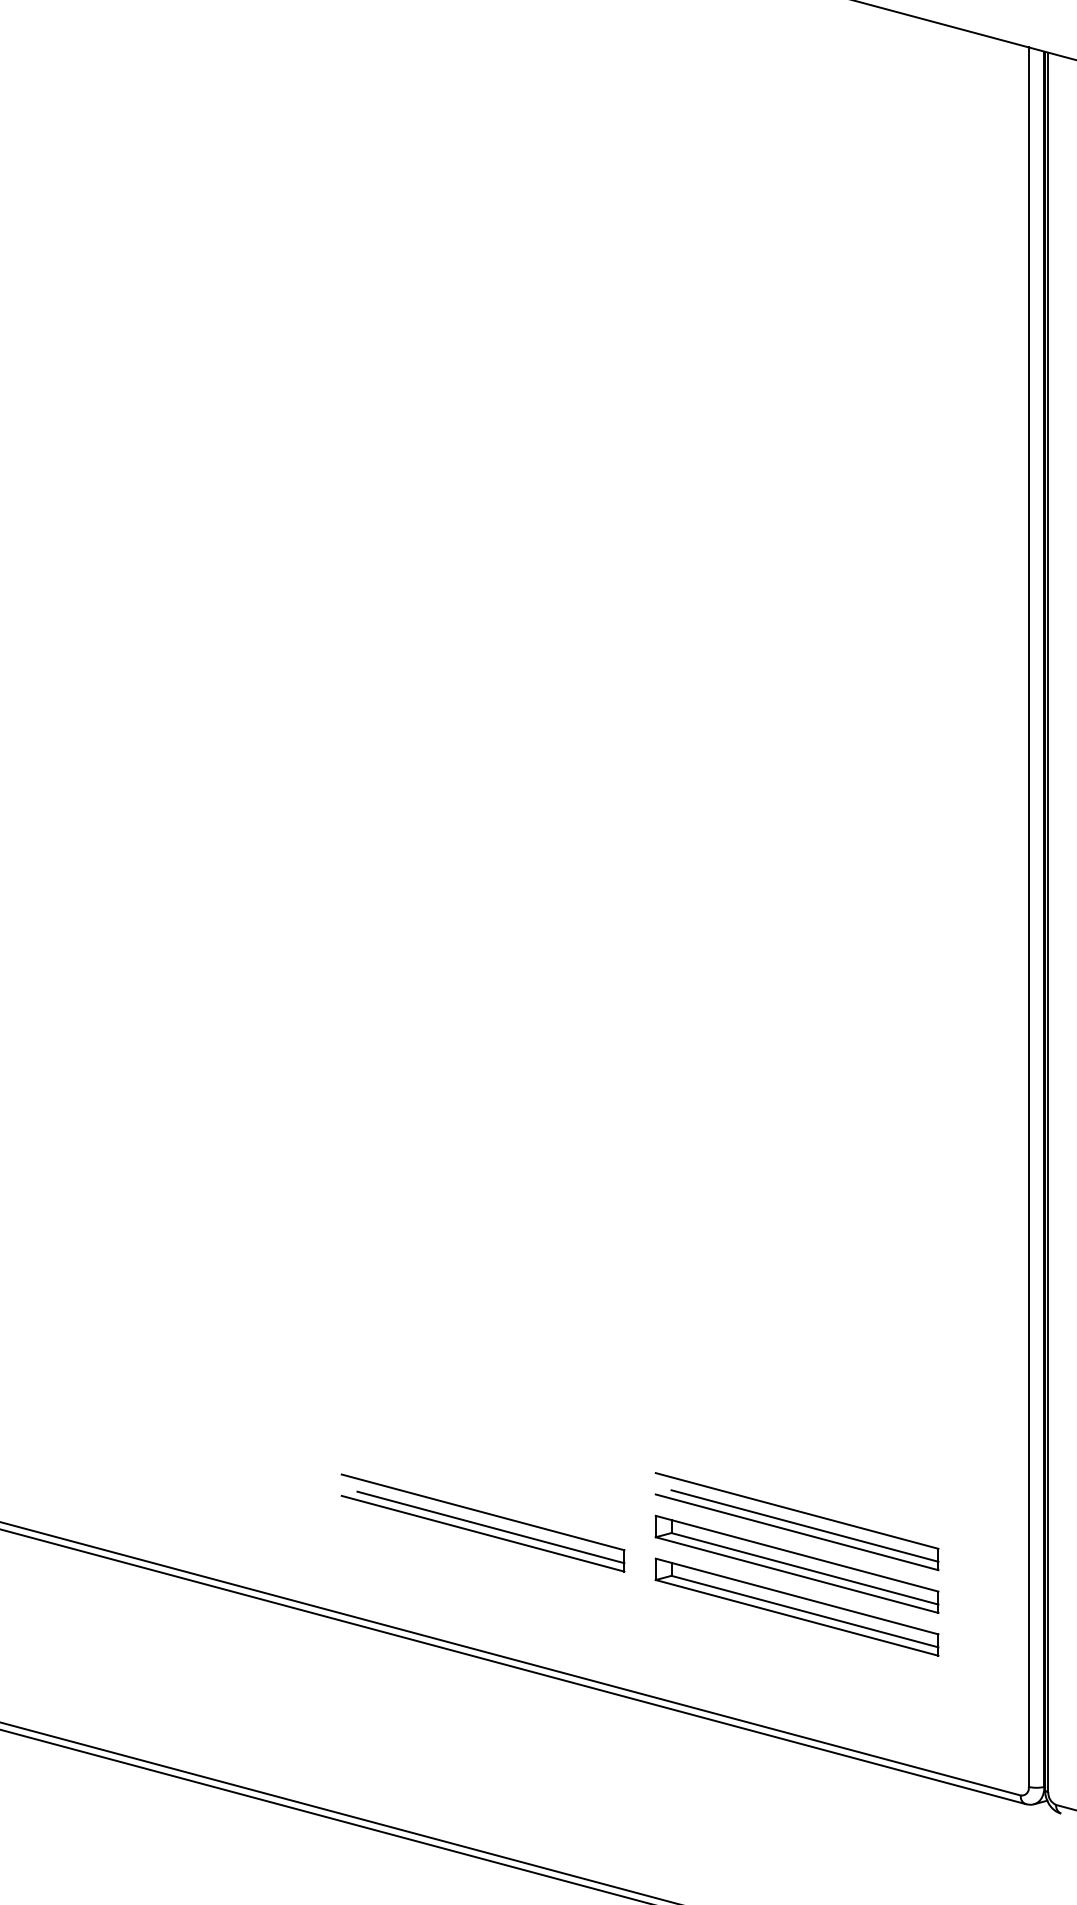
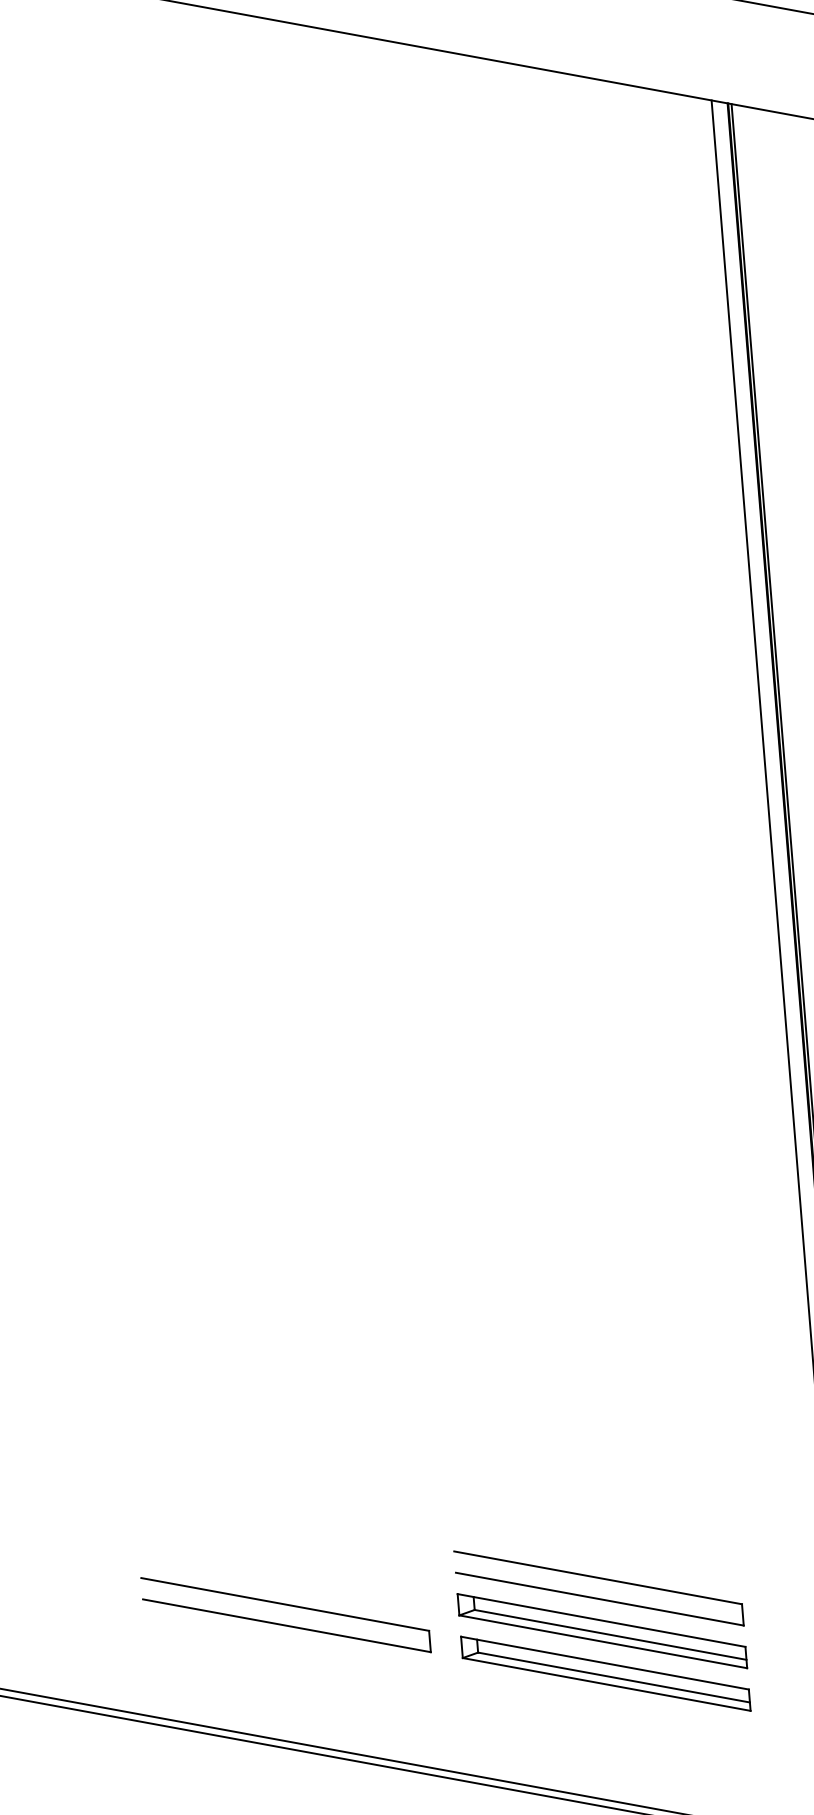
line: (804, 1525) -> (606, 1591), removed
line: (490, 1527) -> (293, 1618), removed

